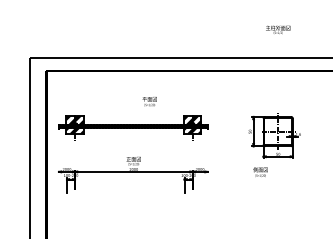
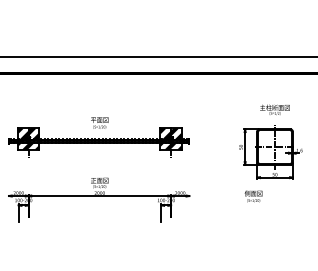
text: (278, 29) -> (275, 109), moved
text: (149, 101) -> (99, 122), moved

